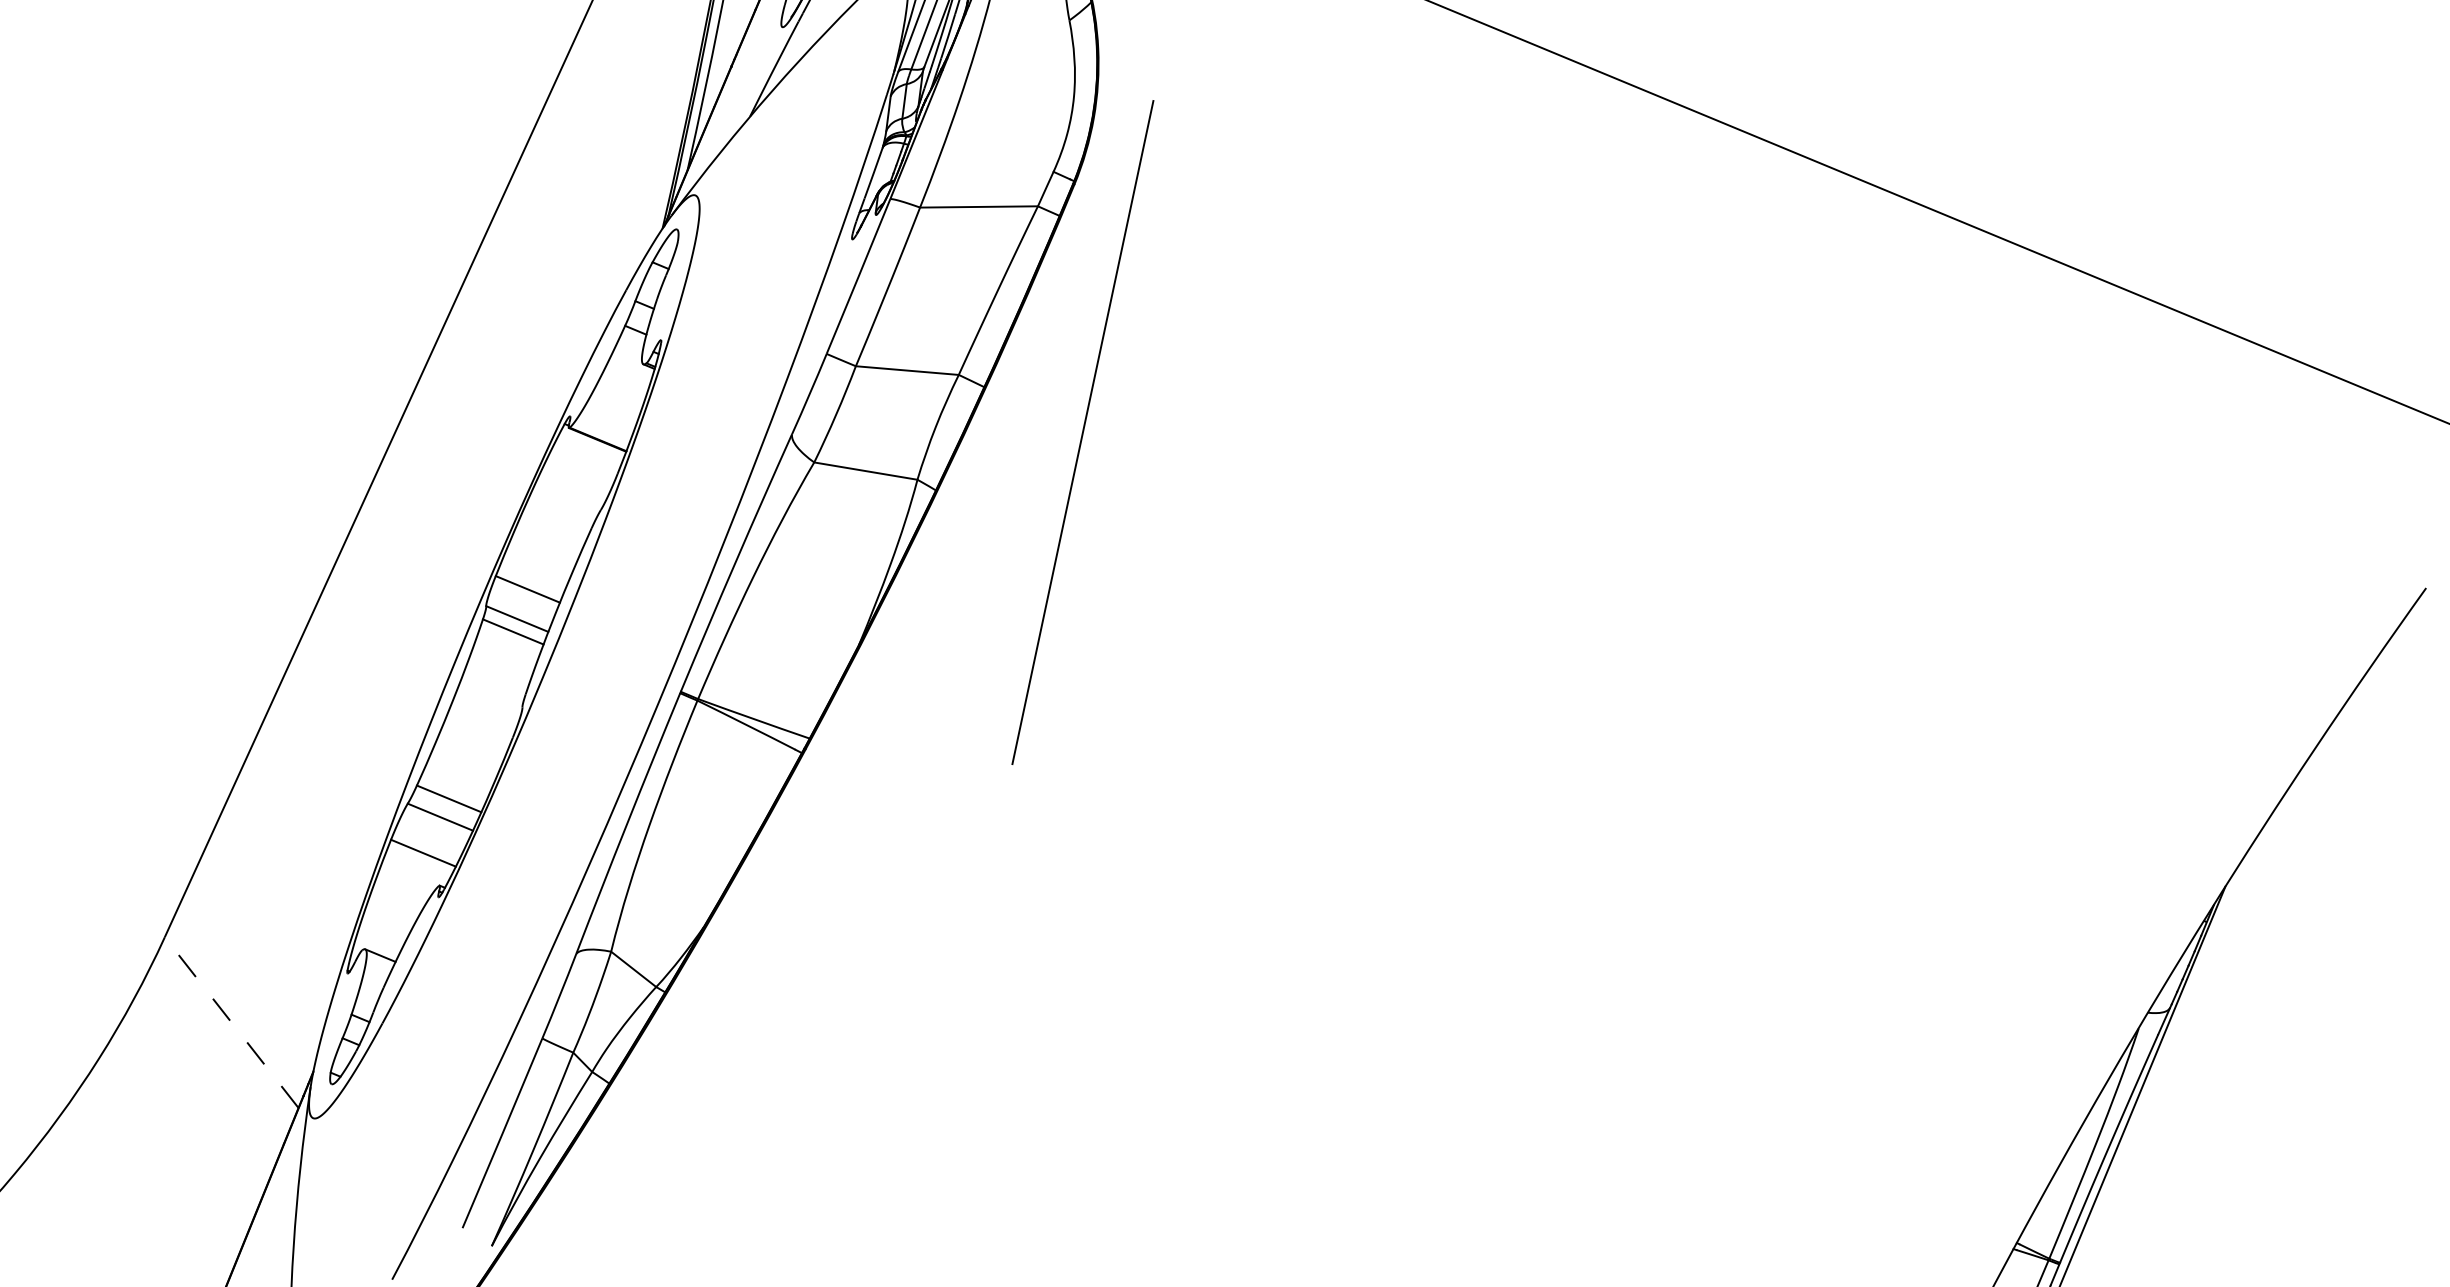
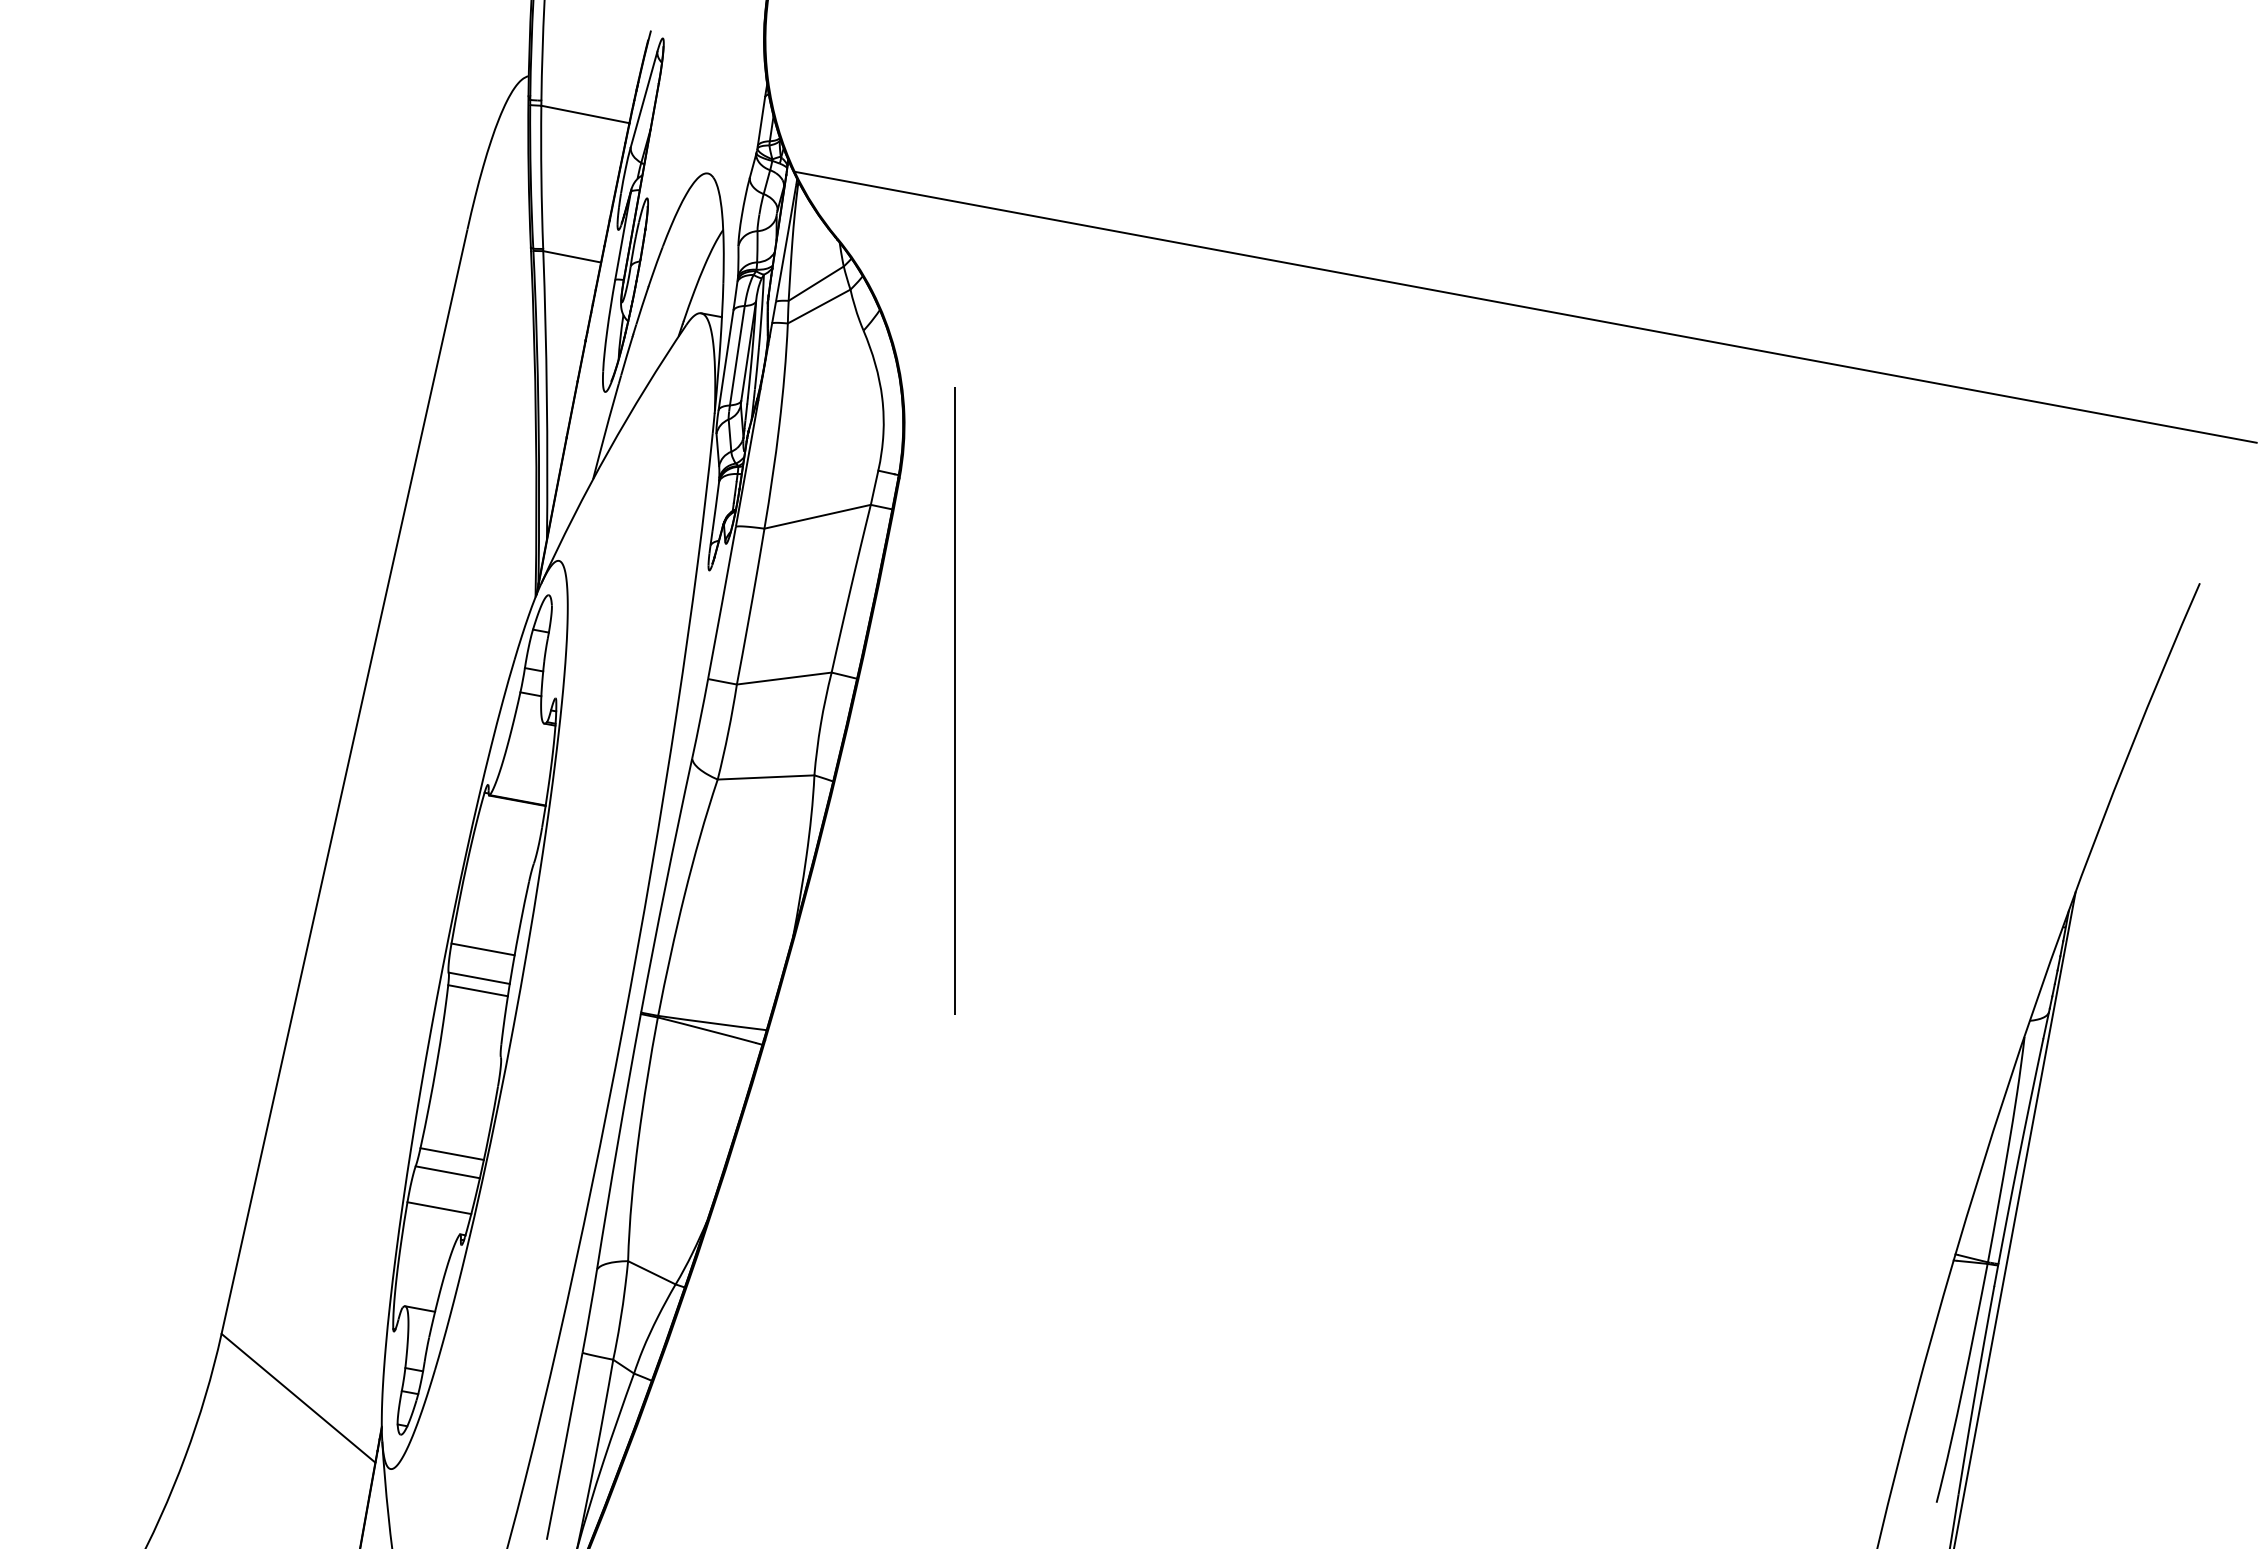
line: (231, 1021) -> (298, 1397), dashed -> solid

